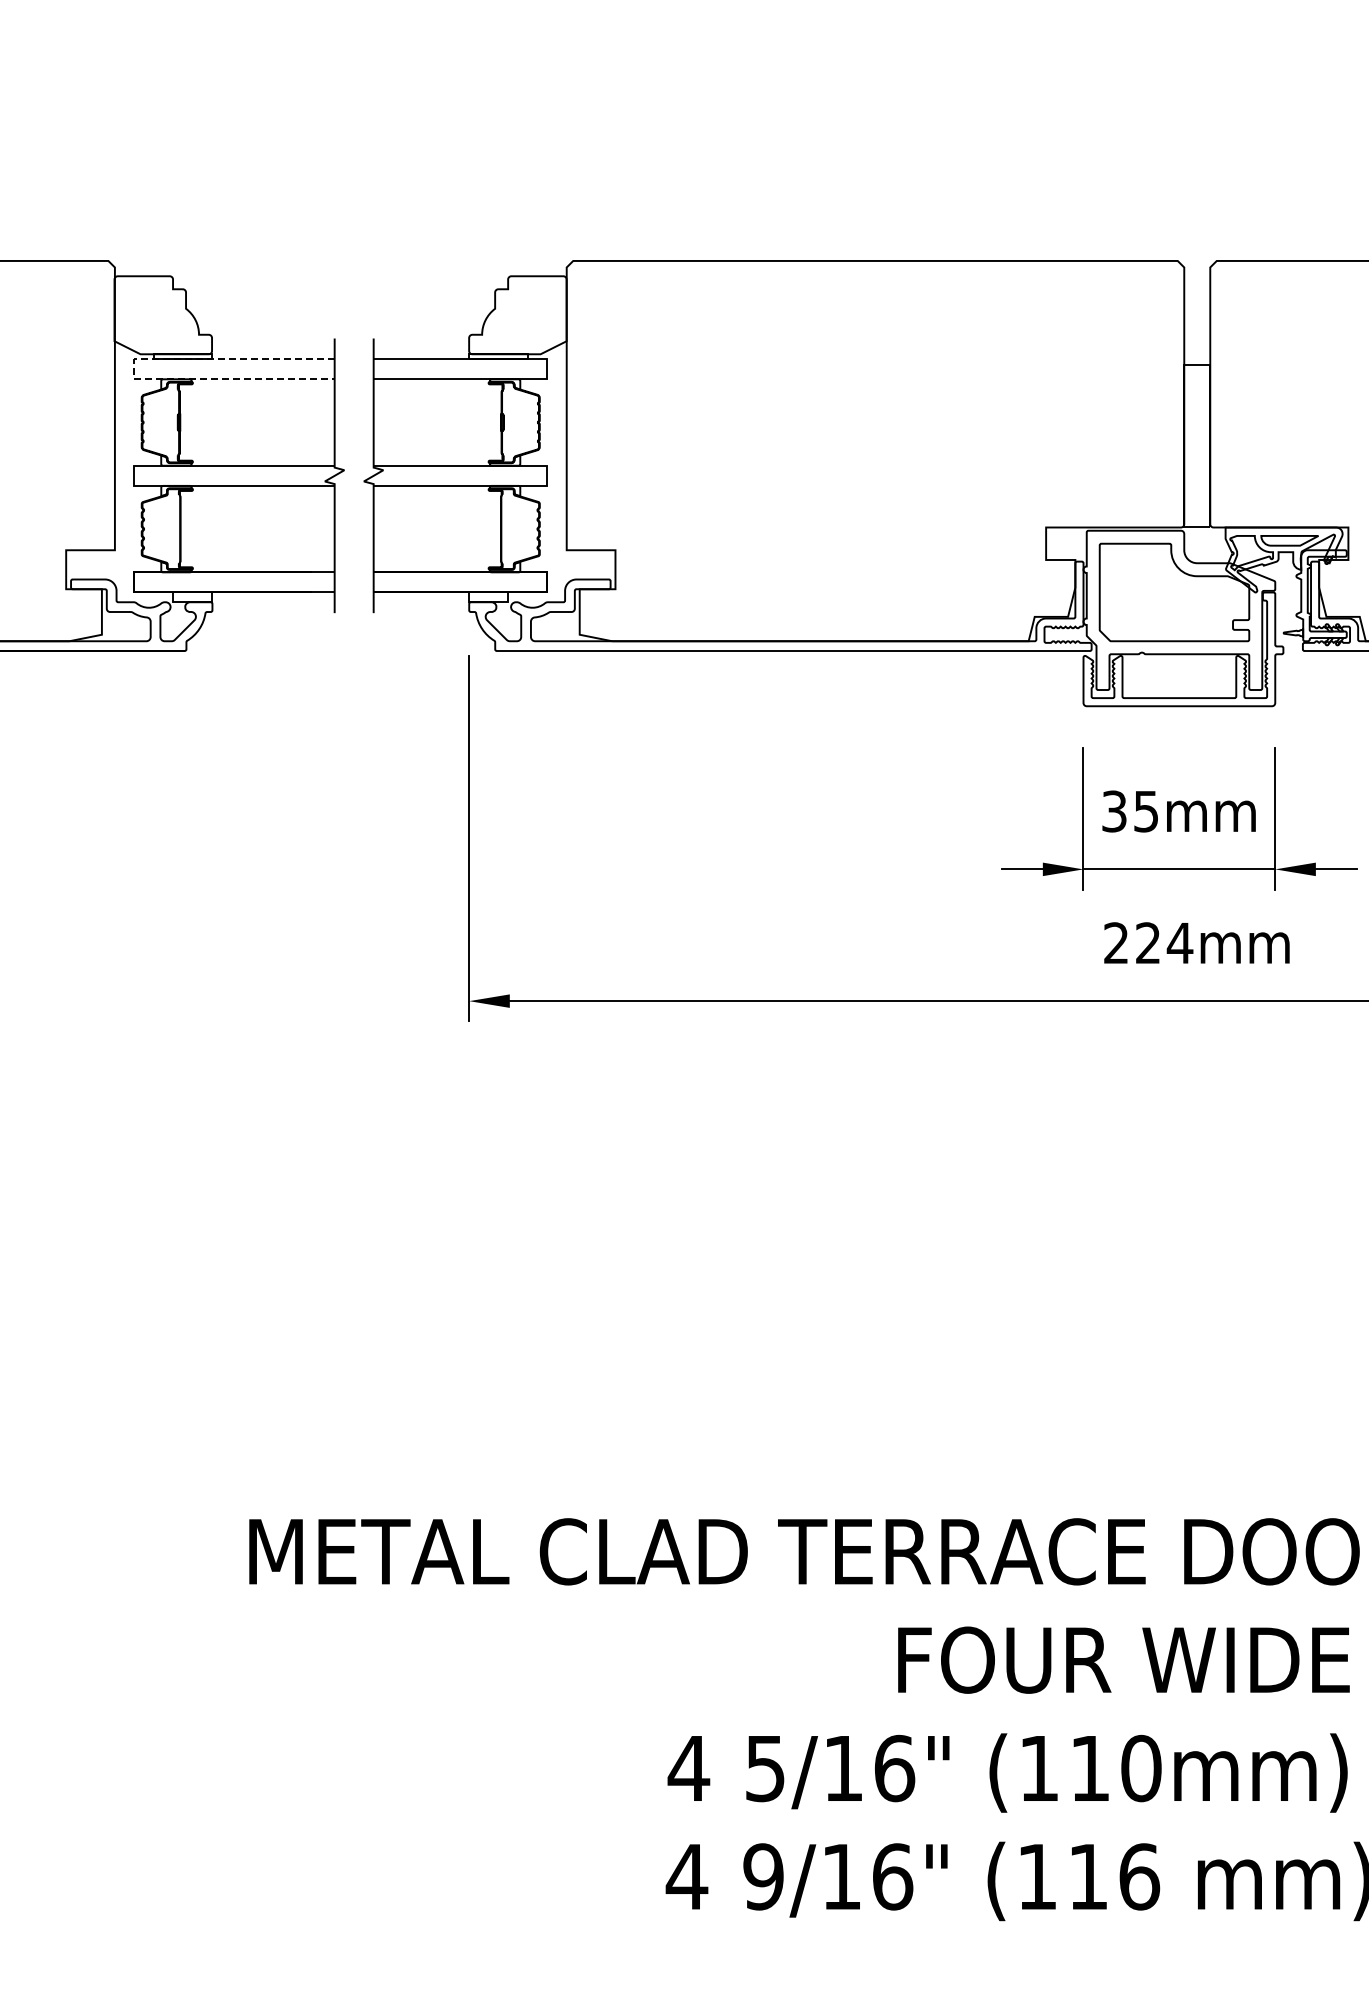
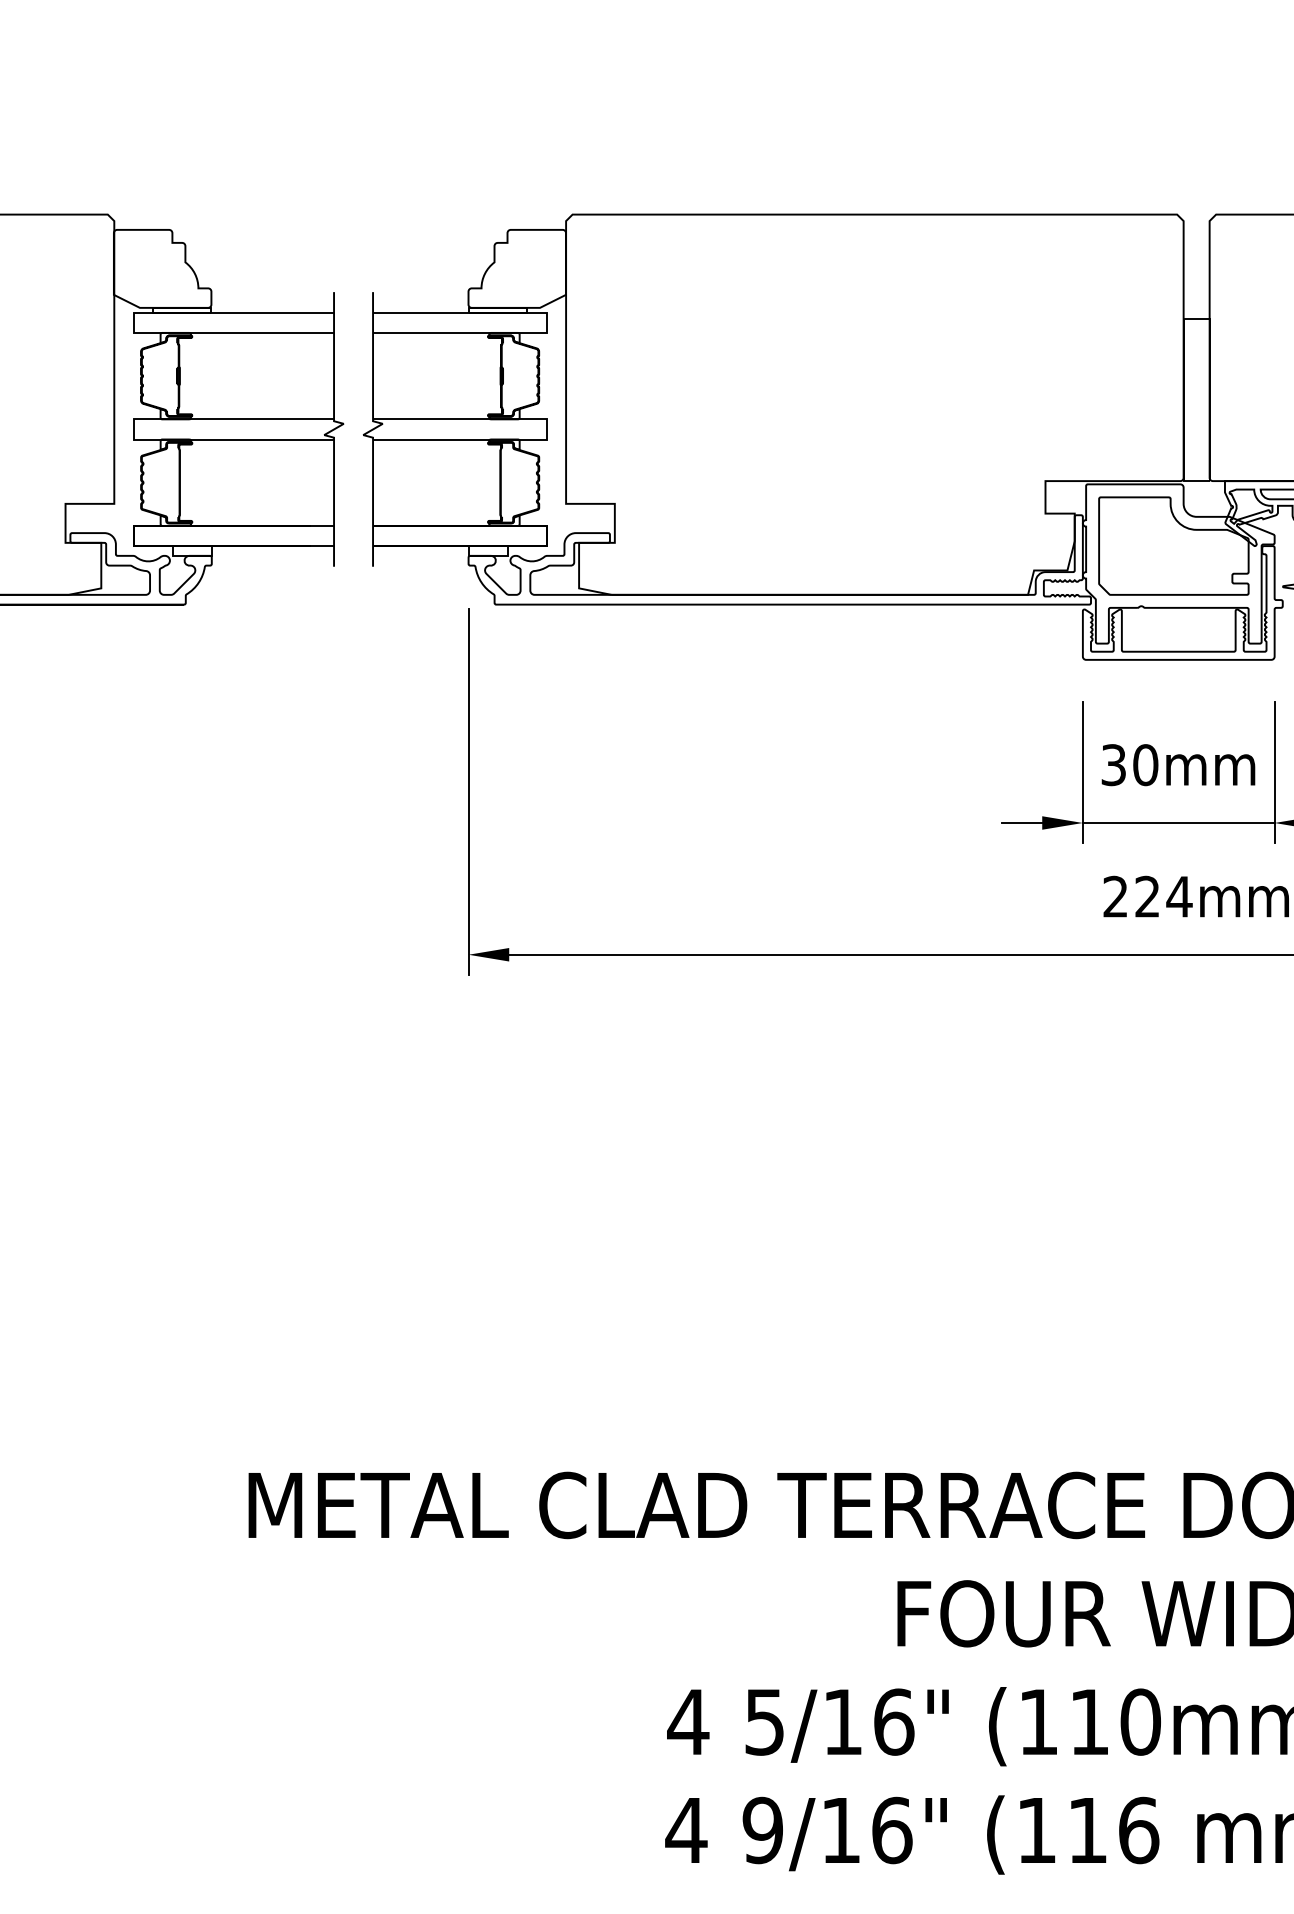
line: (134, 369) -> (133, 323), dashed -> solid
text: (1145, 811) -> (1144, 765), 35mm -> 30mm

